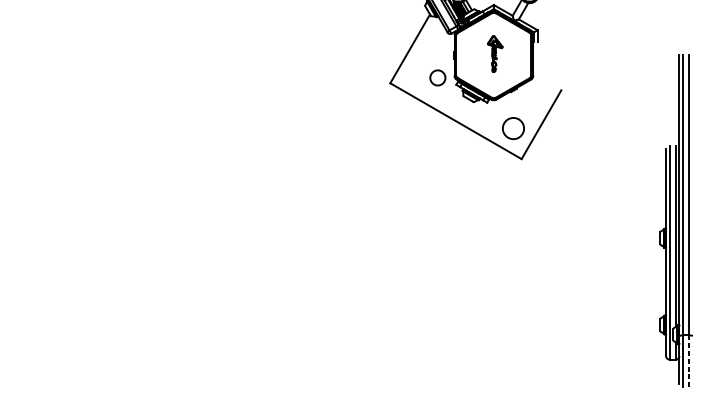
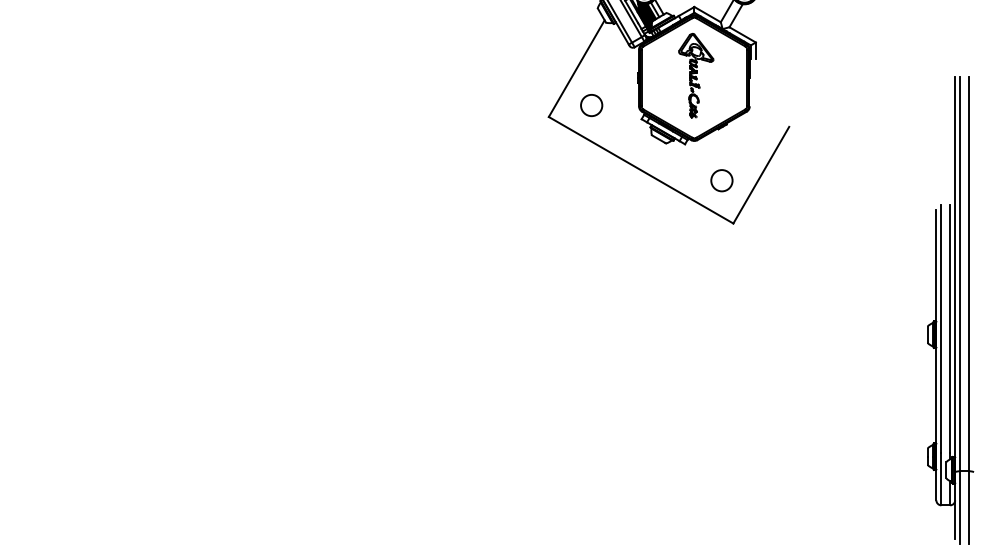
part: (495, 53) -> (696, 75), size x1.67
circle: (437, 77) -> (591, 105), moved
circle: (513, 128) -> (721, 180), size x0.71
line: (688, 361) -> (968, 507), dashed -> solid

